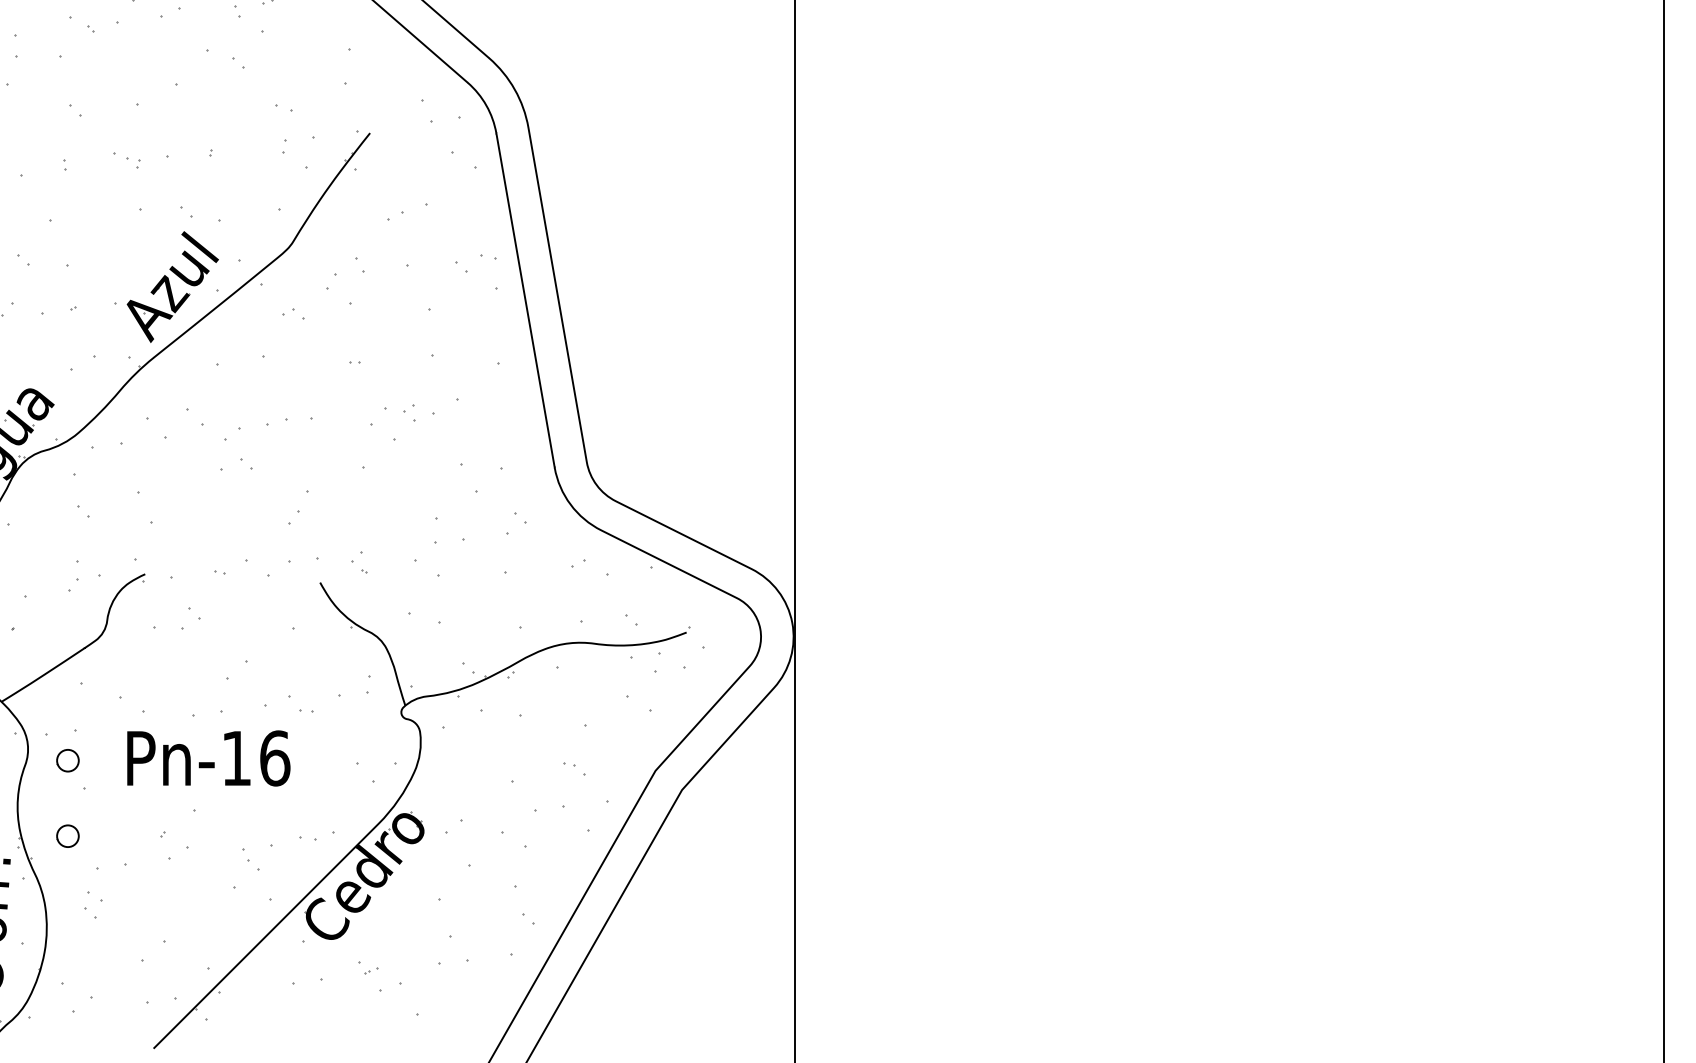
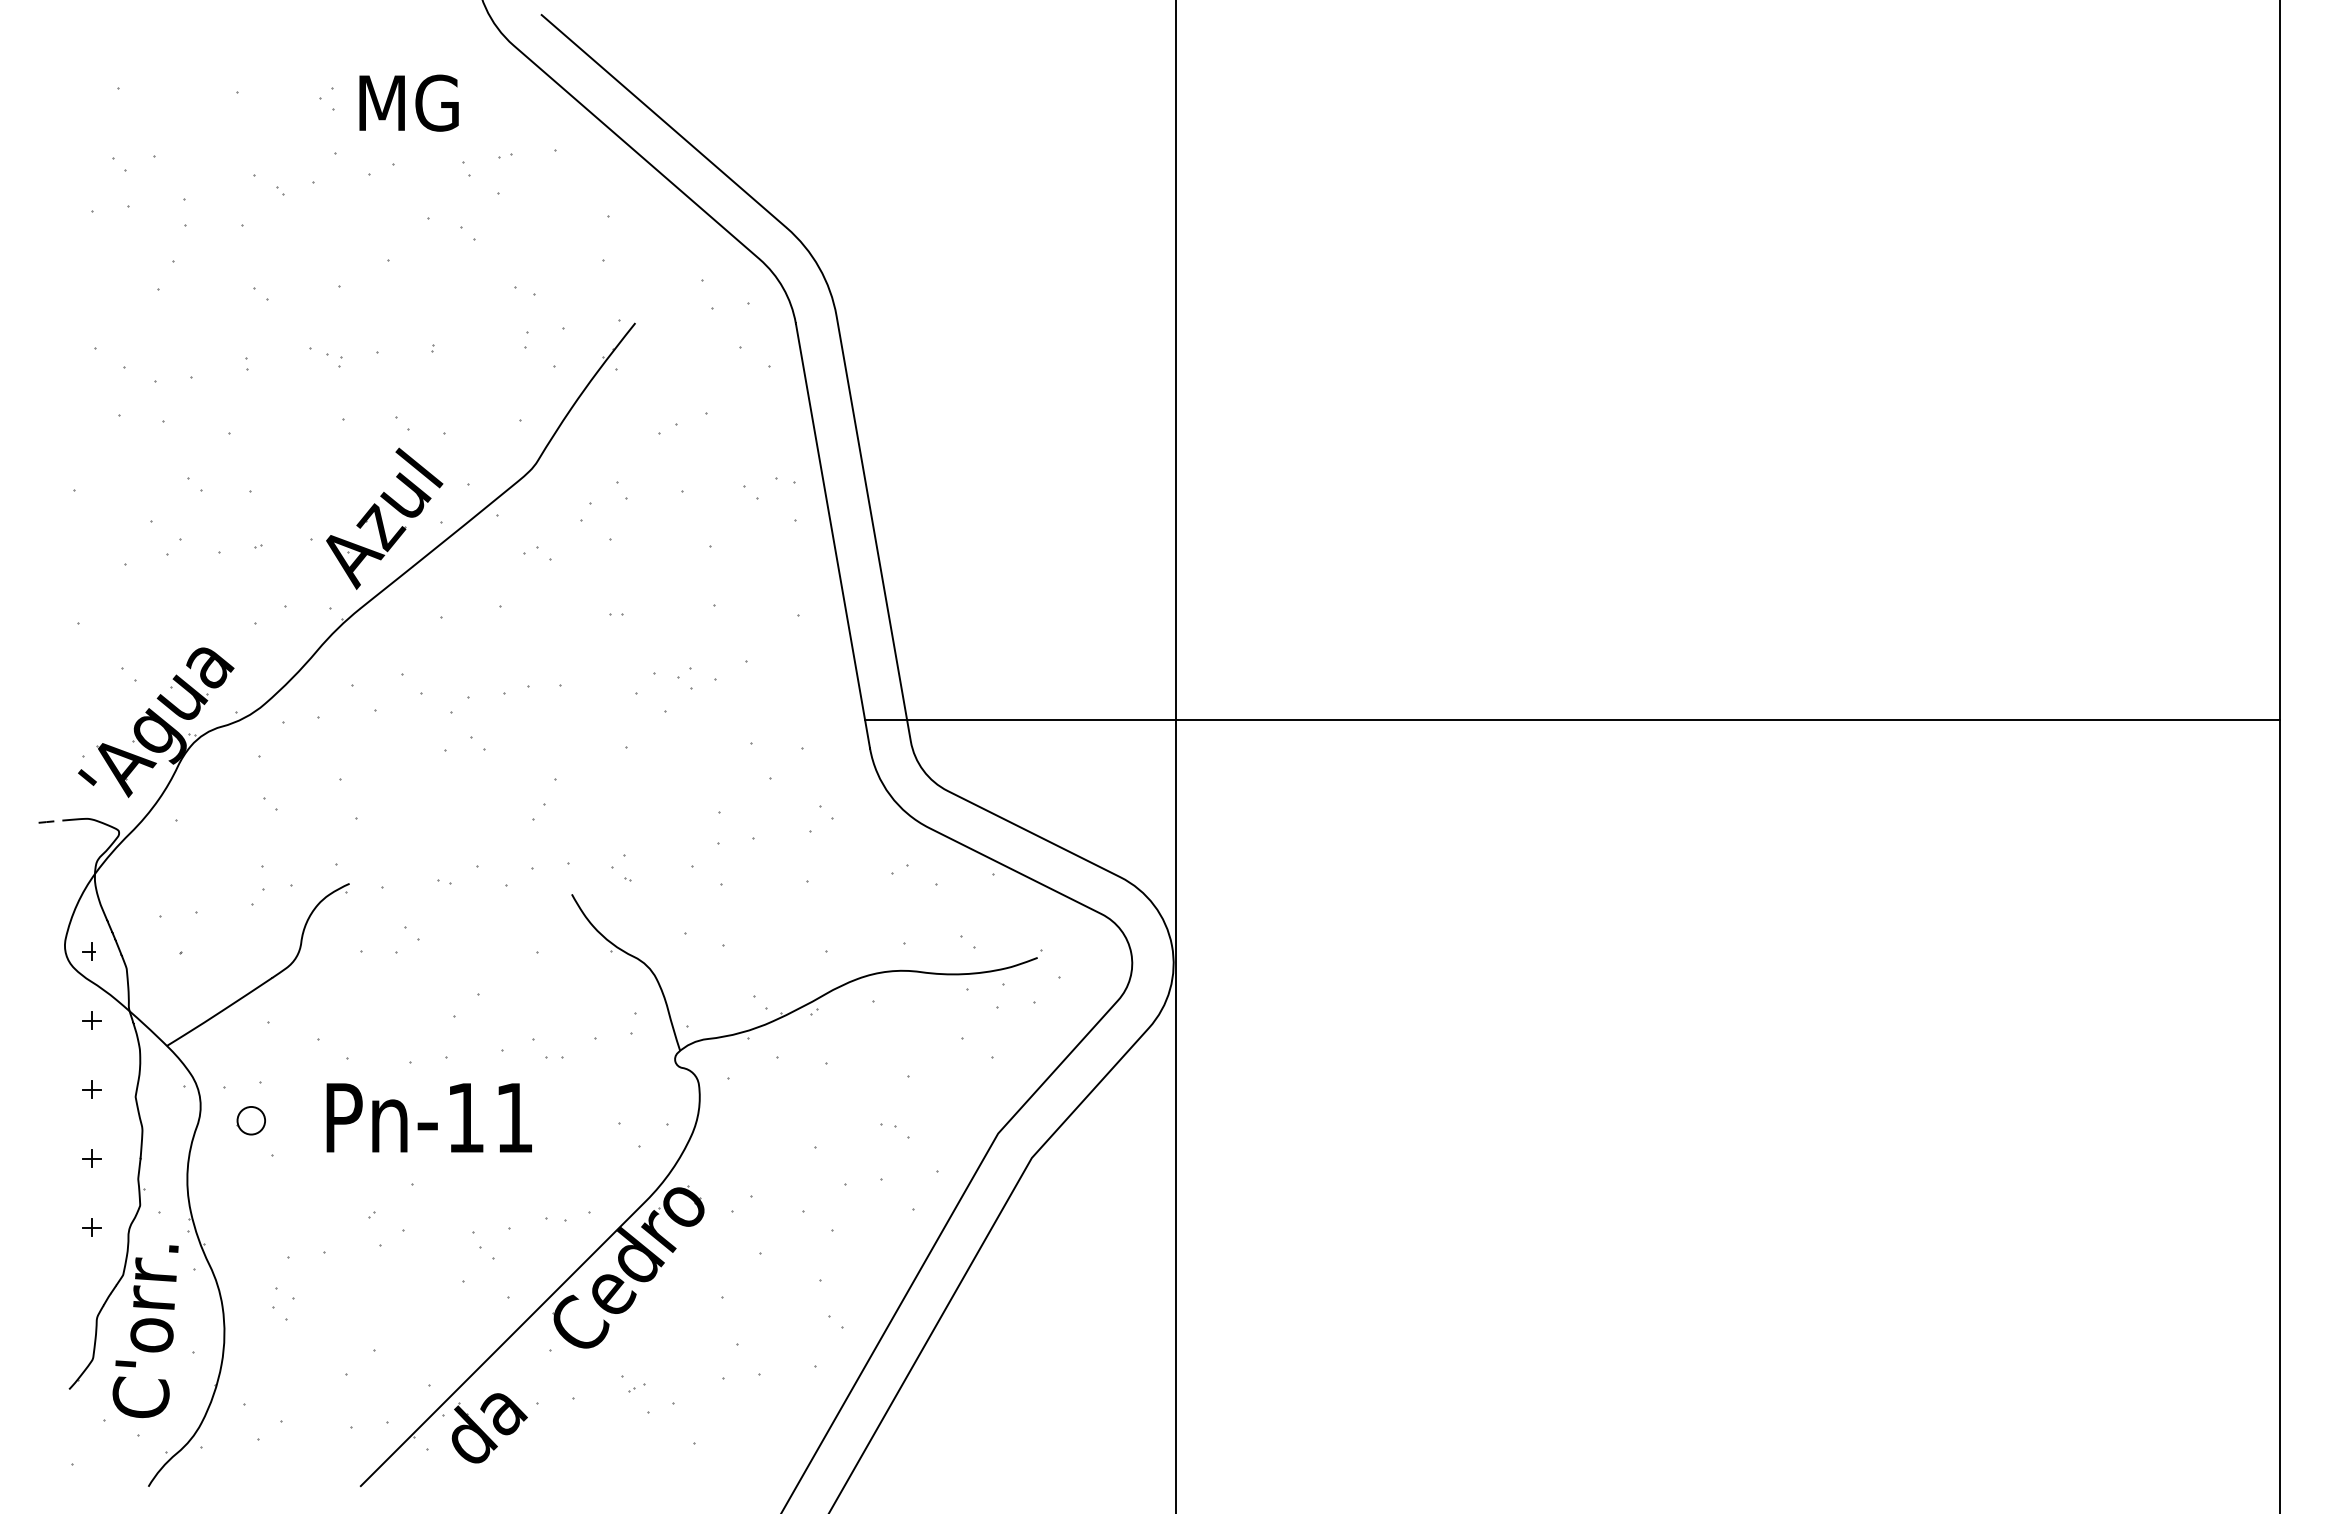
line: (1107, 445) -> (1572, 719), added
text: (275, 758) -> (514, 1117), Pn-16 -> Pn-11
part: (67, 836) -> (250, 1216), removed
part: (255, 1002) -> (489, 1428), added

